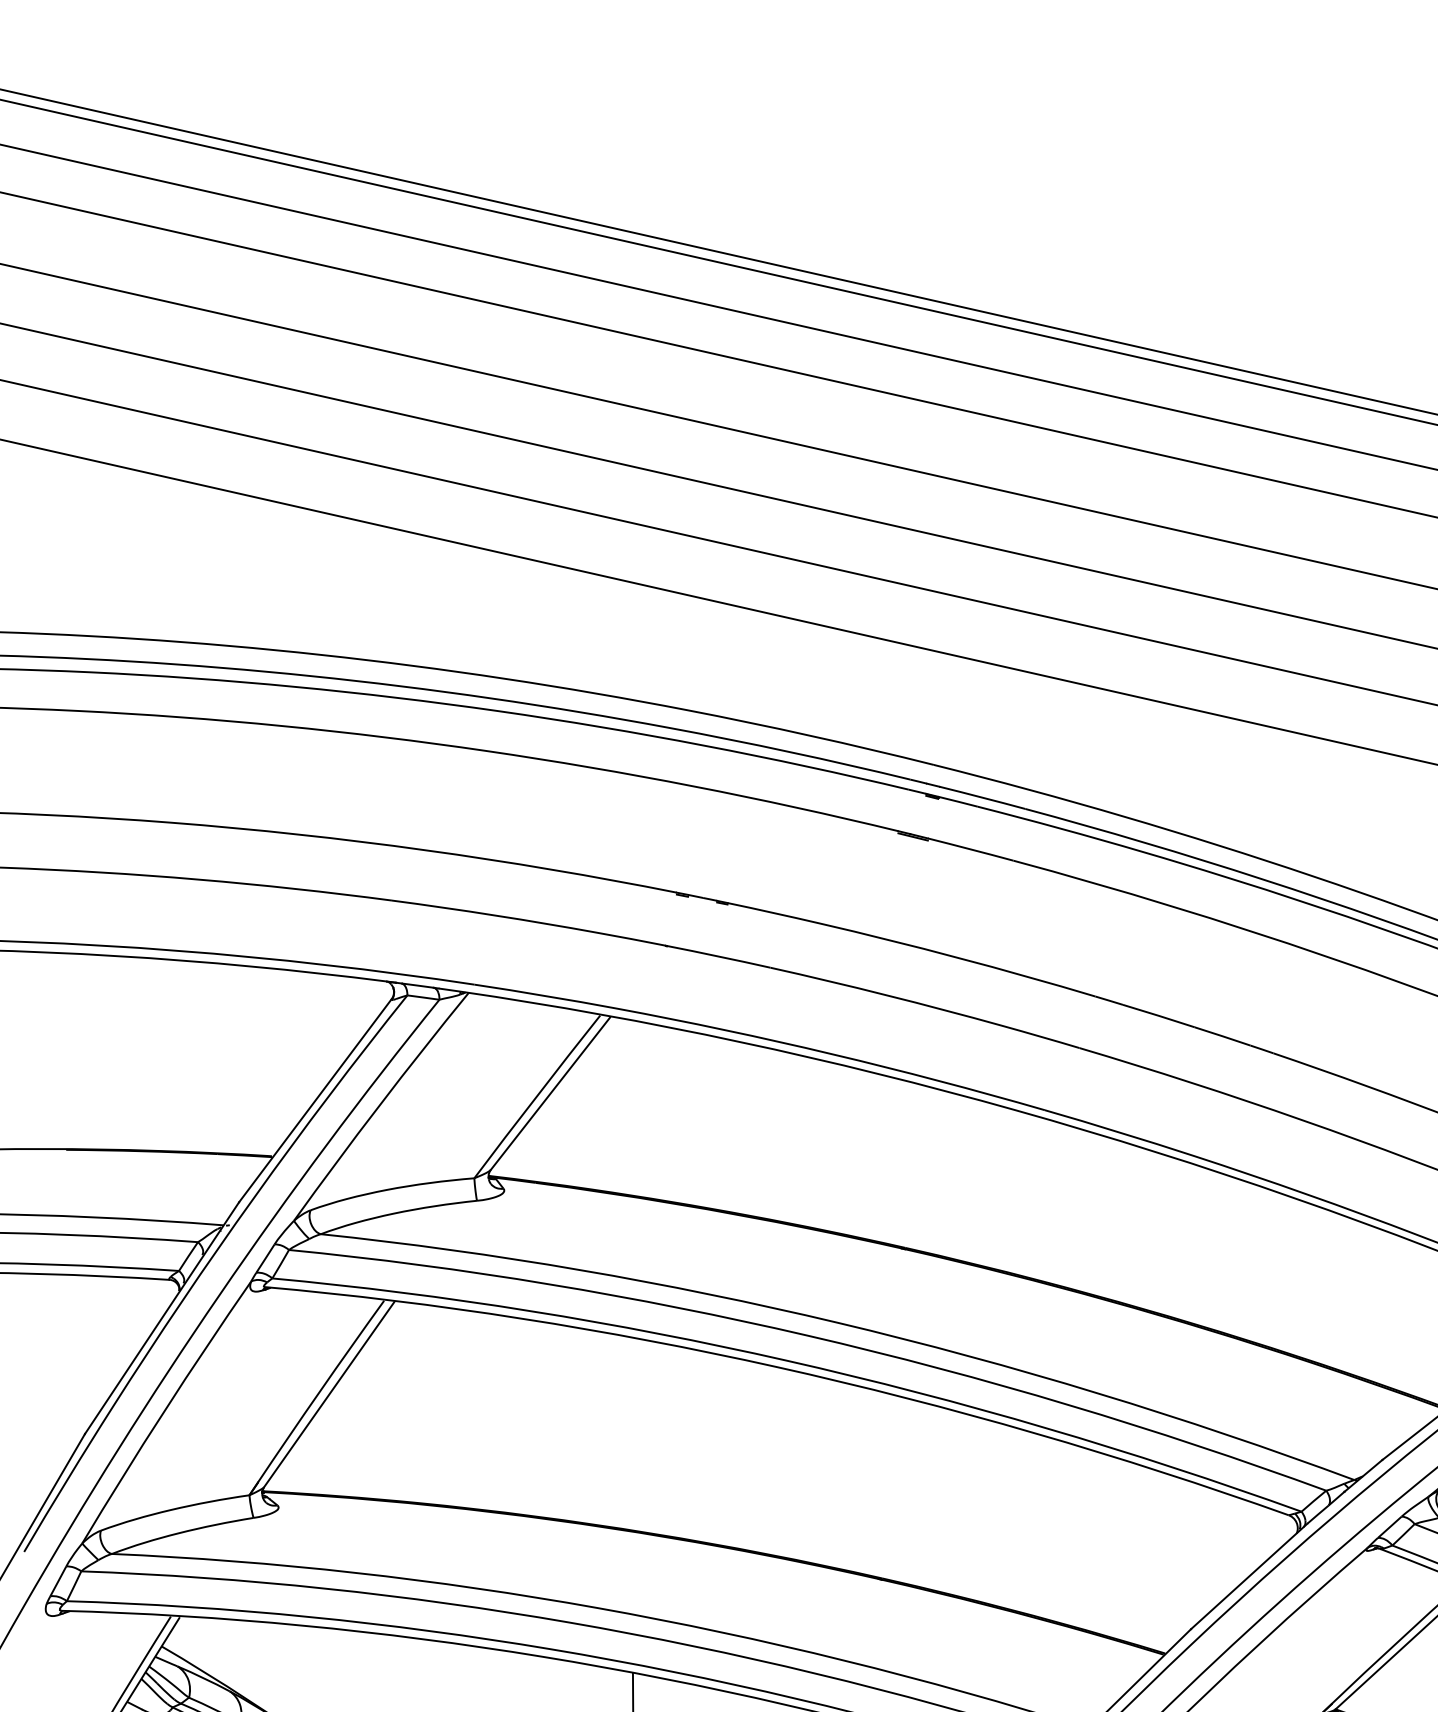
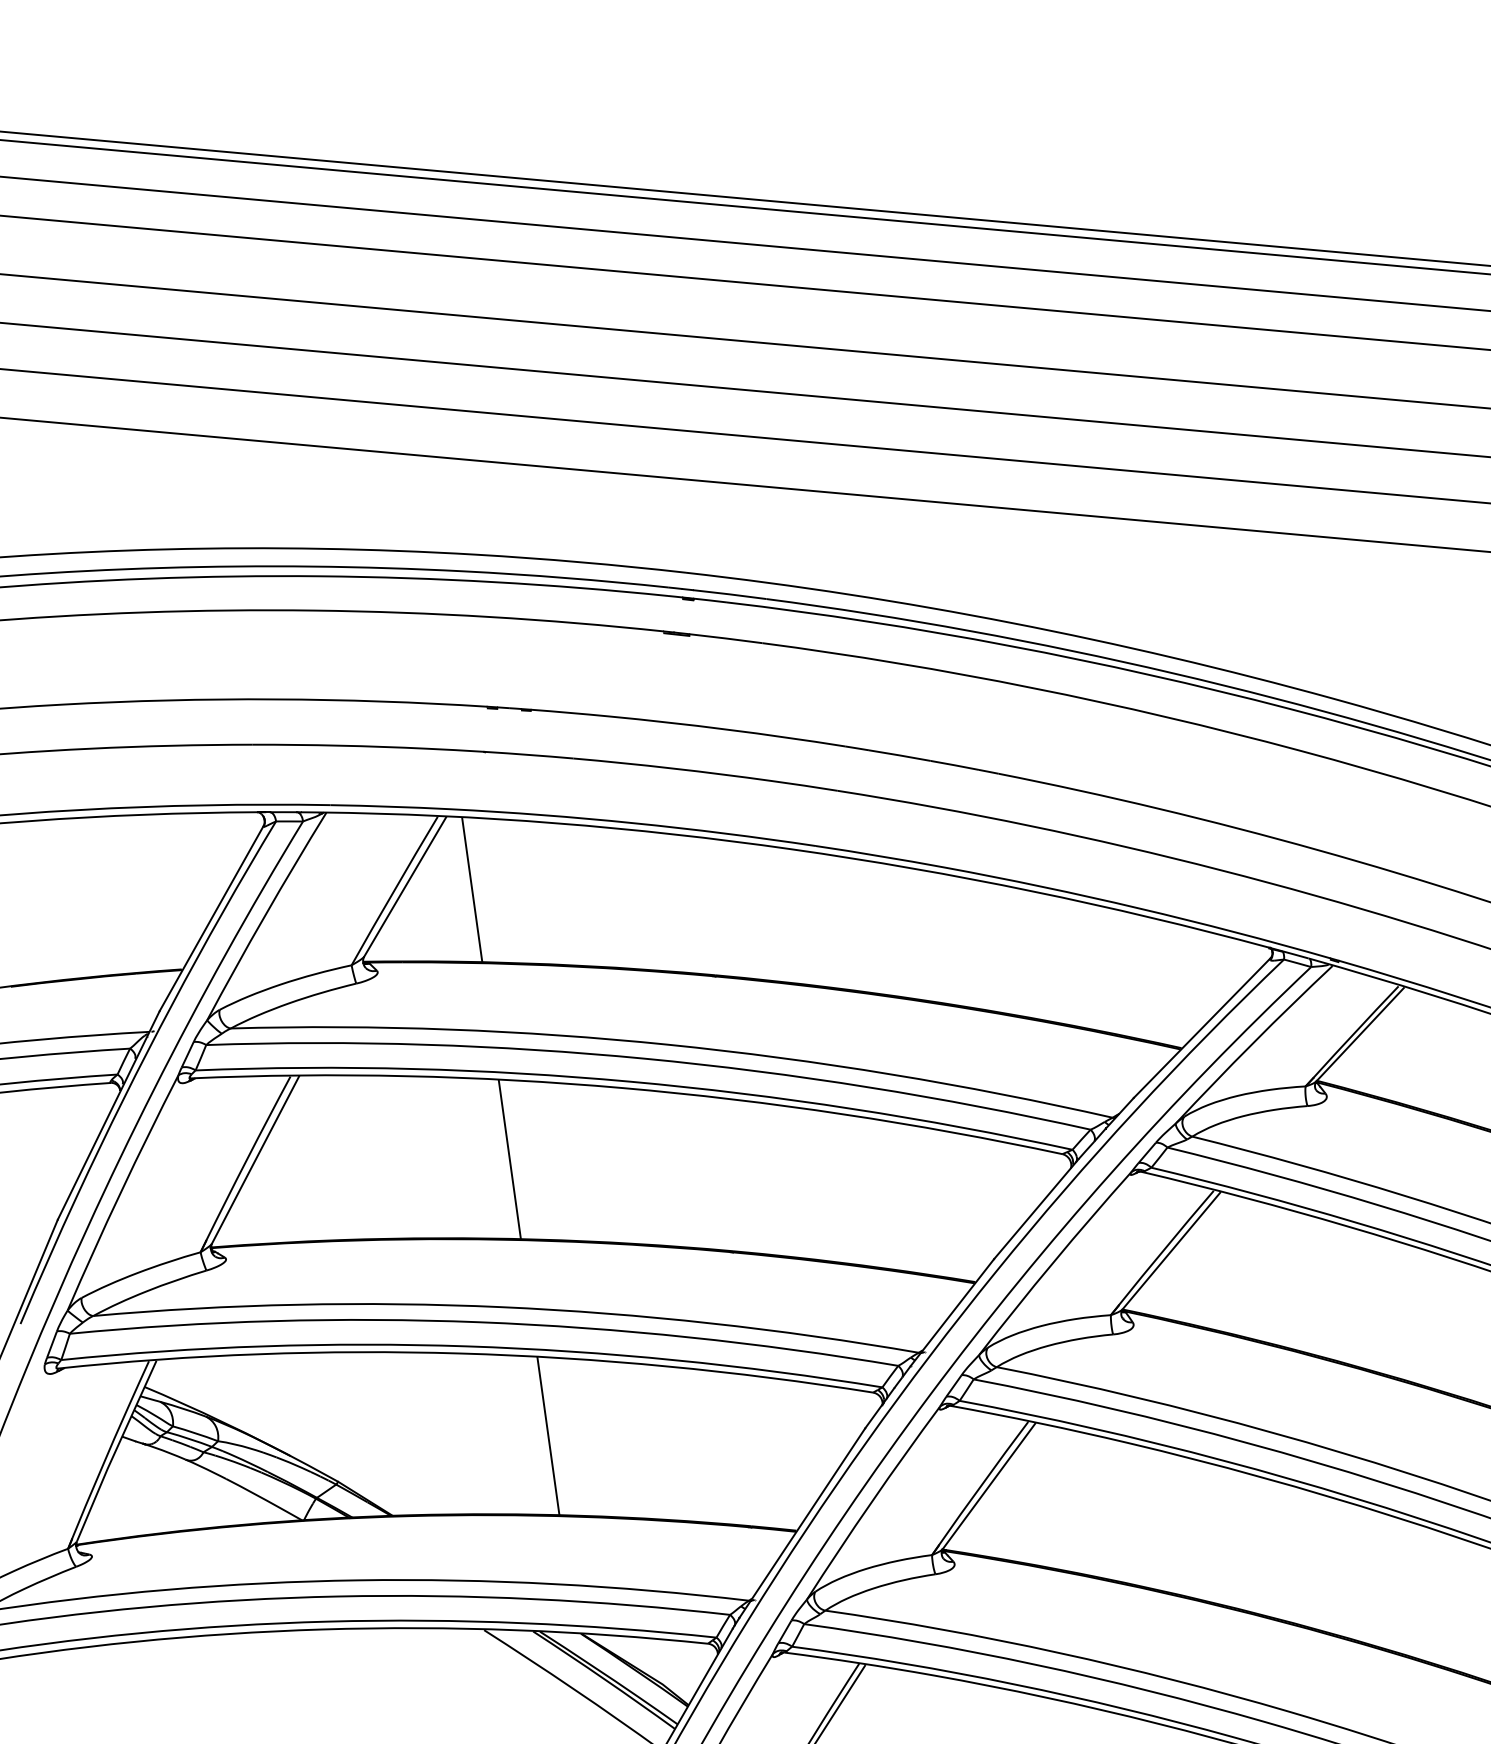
line: (629, 1108) -> (472, 890), added
line: (631, 1434) -> (509, 1159), added

